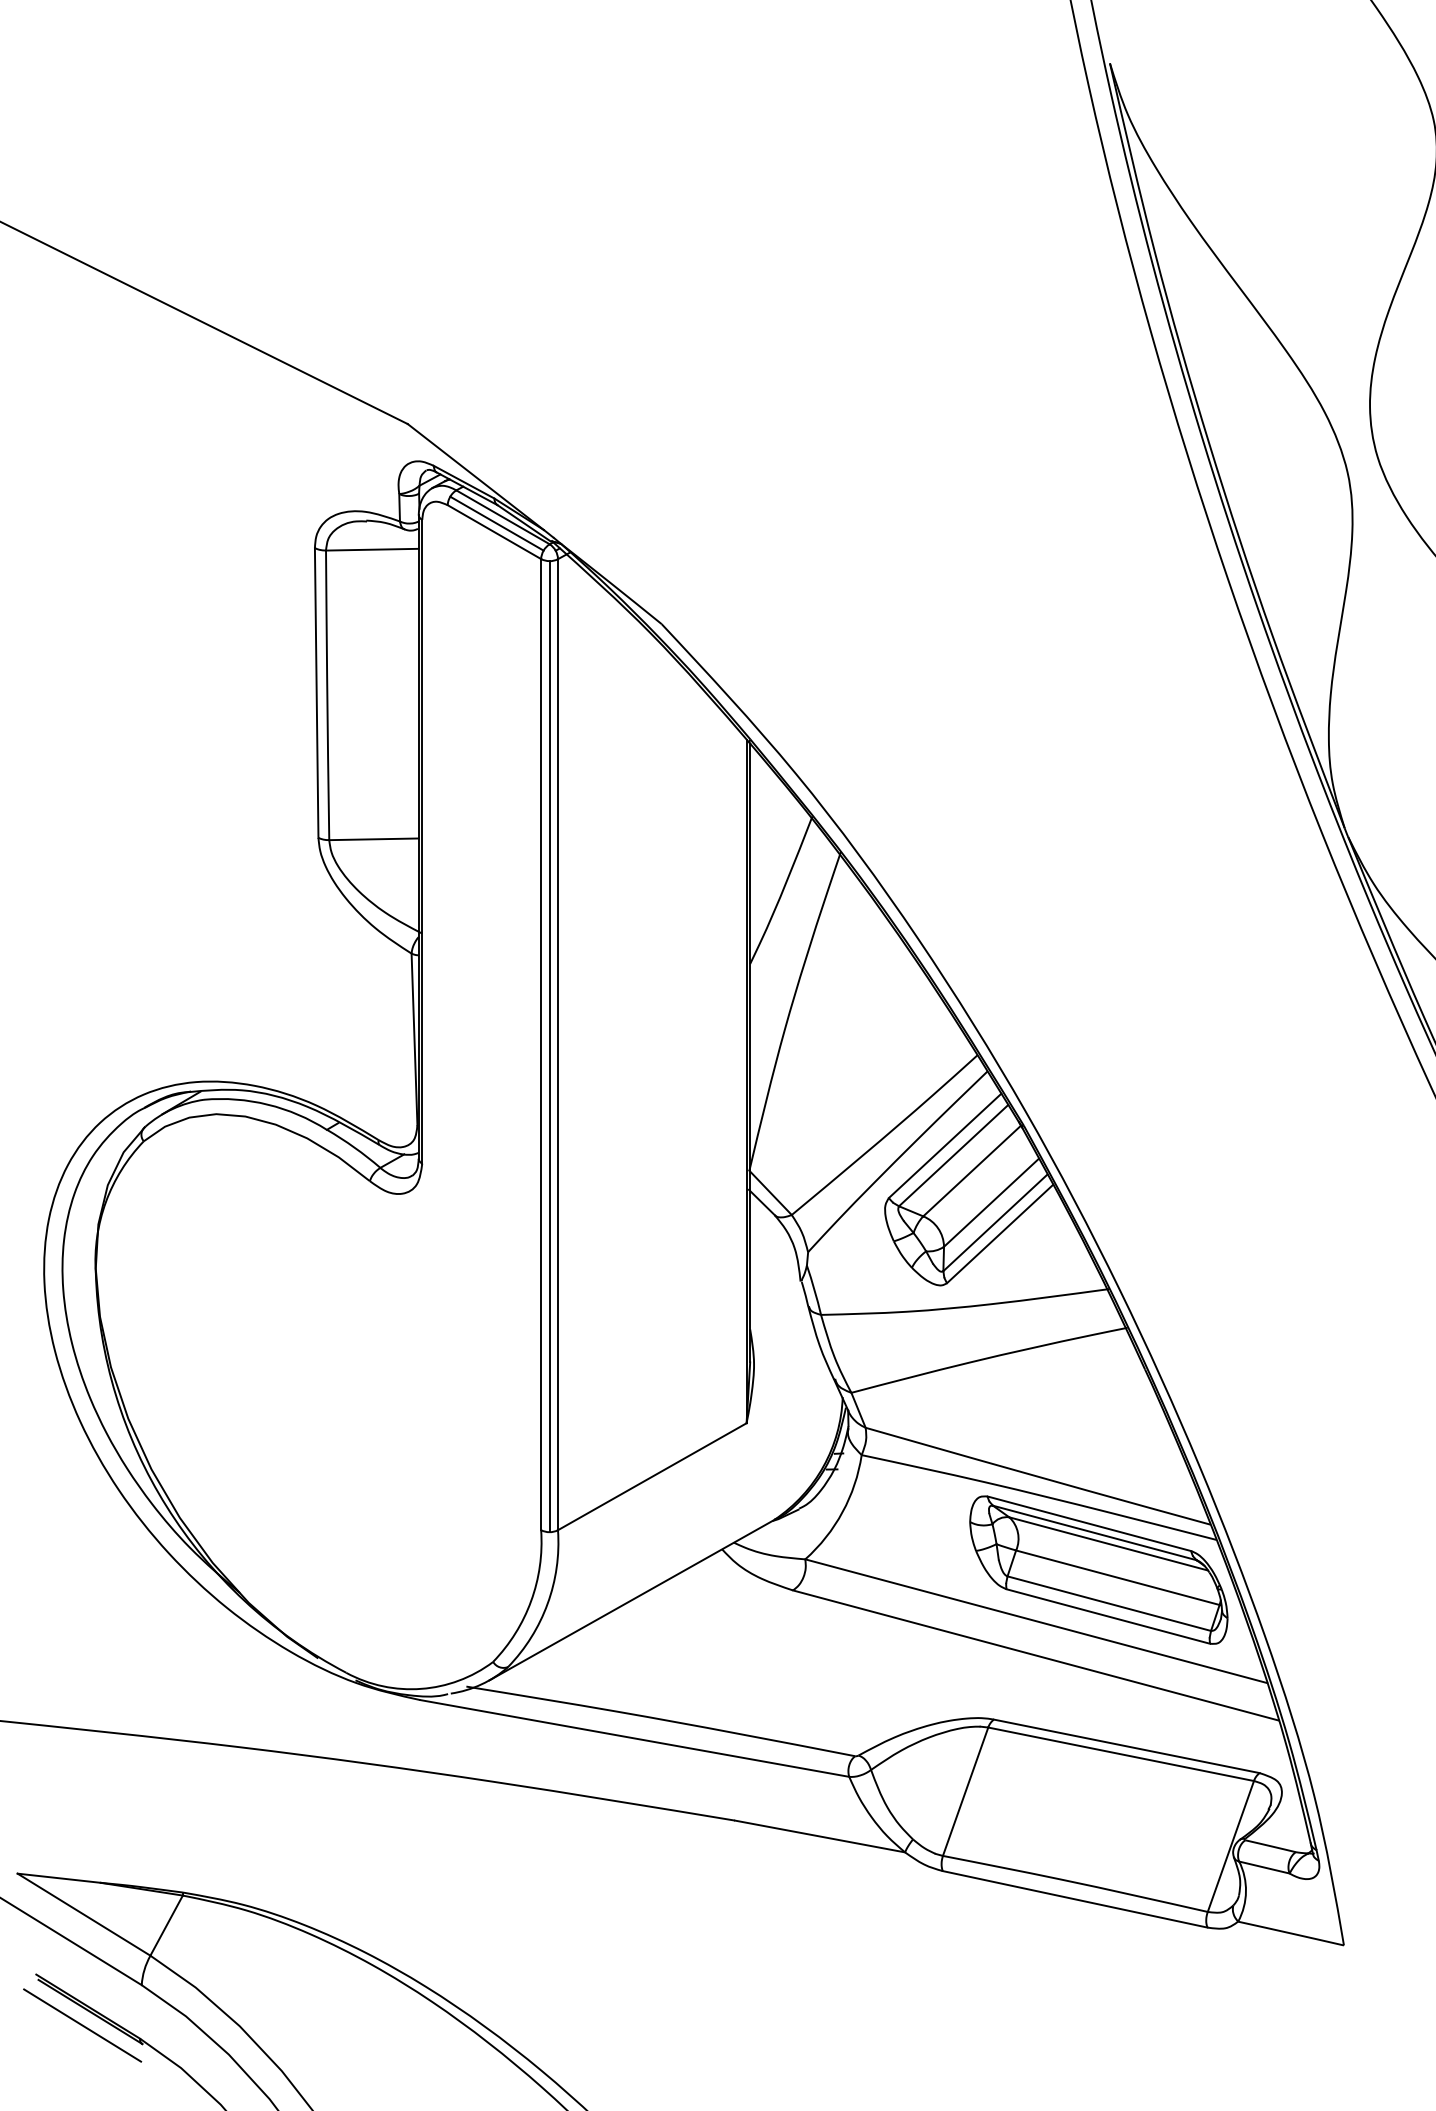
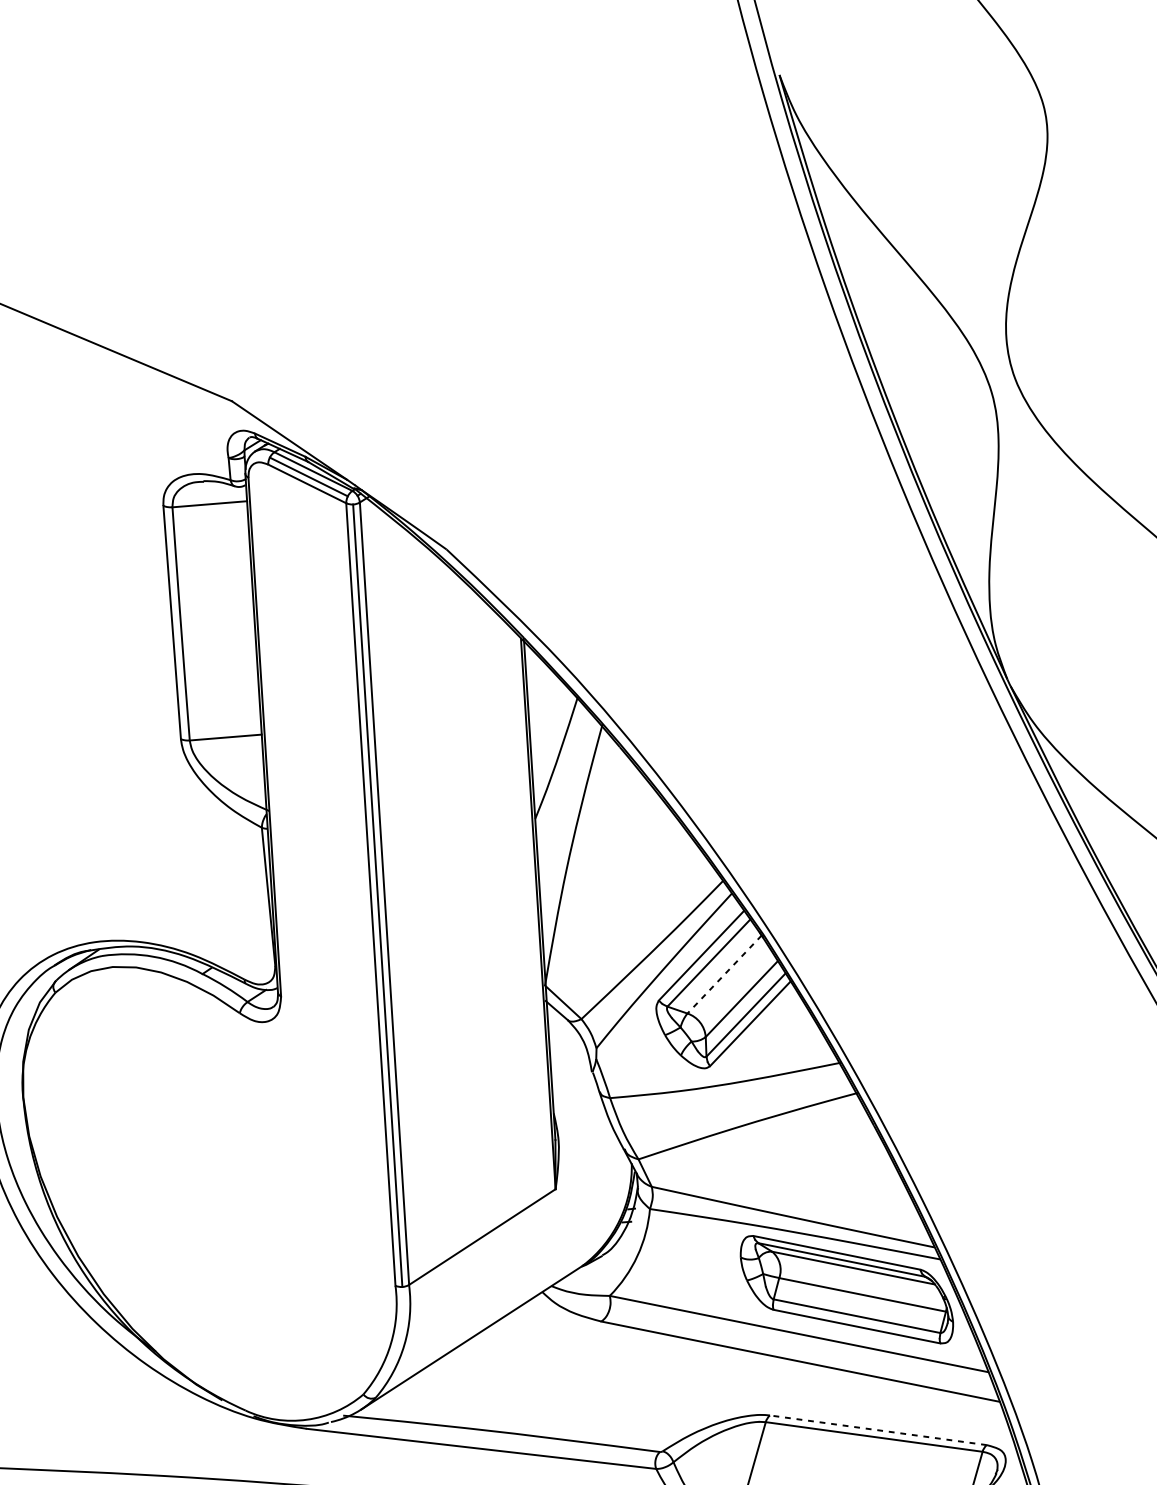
line: (972, 1170) -> (724, 974), solid -> dashed
line: (1126, 1746) -> (878, 1430), solid -> dashed

